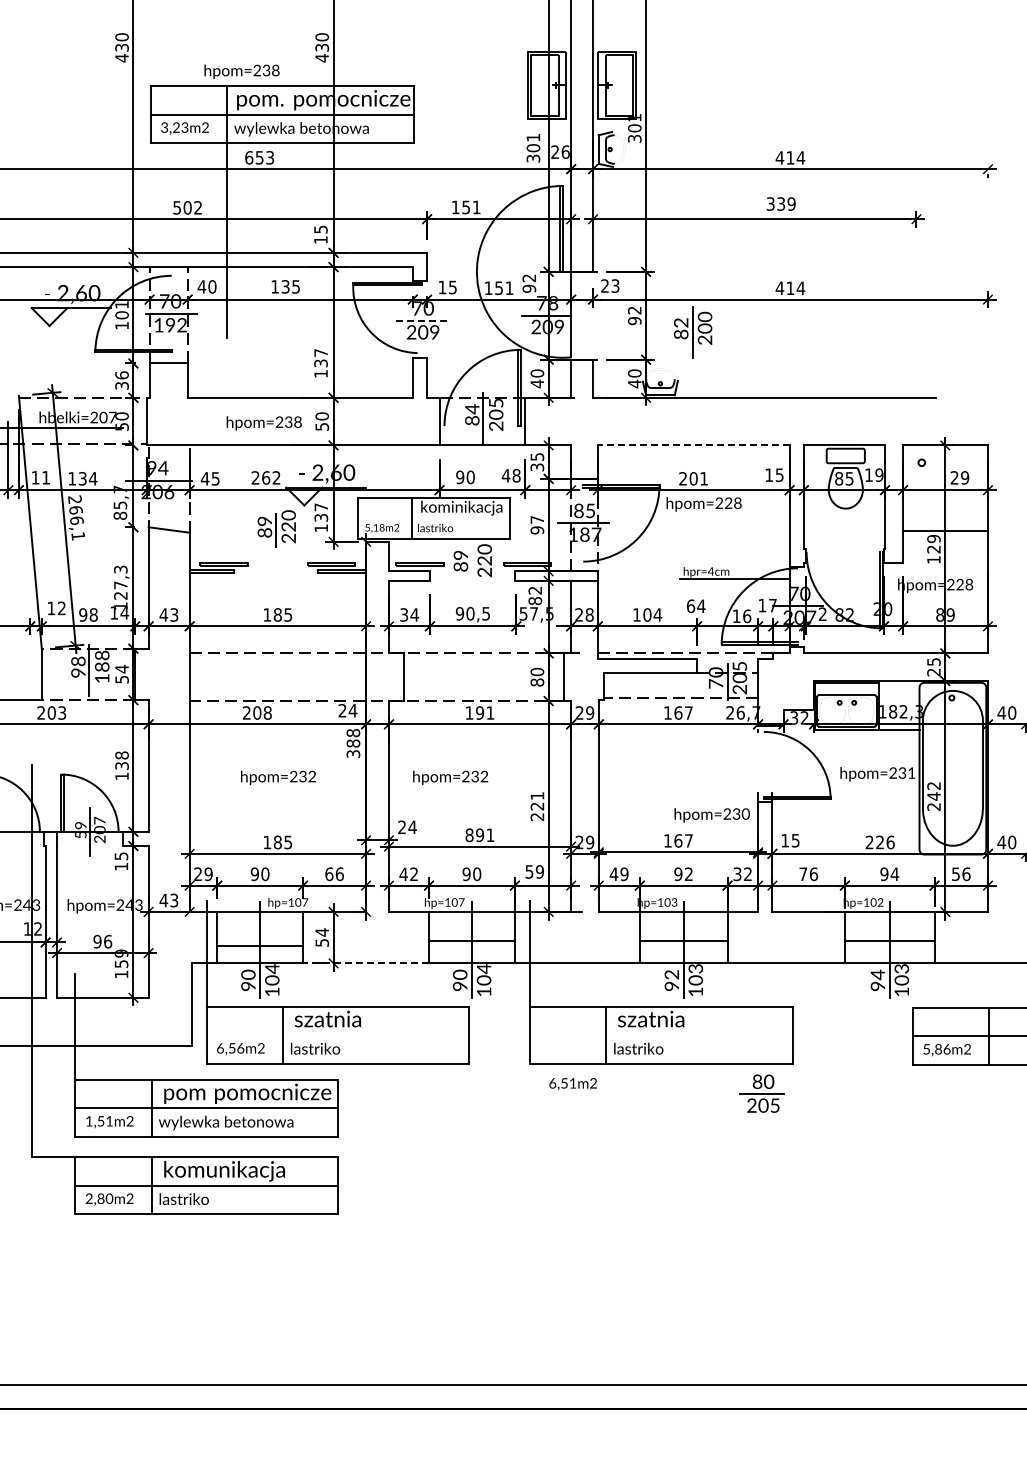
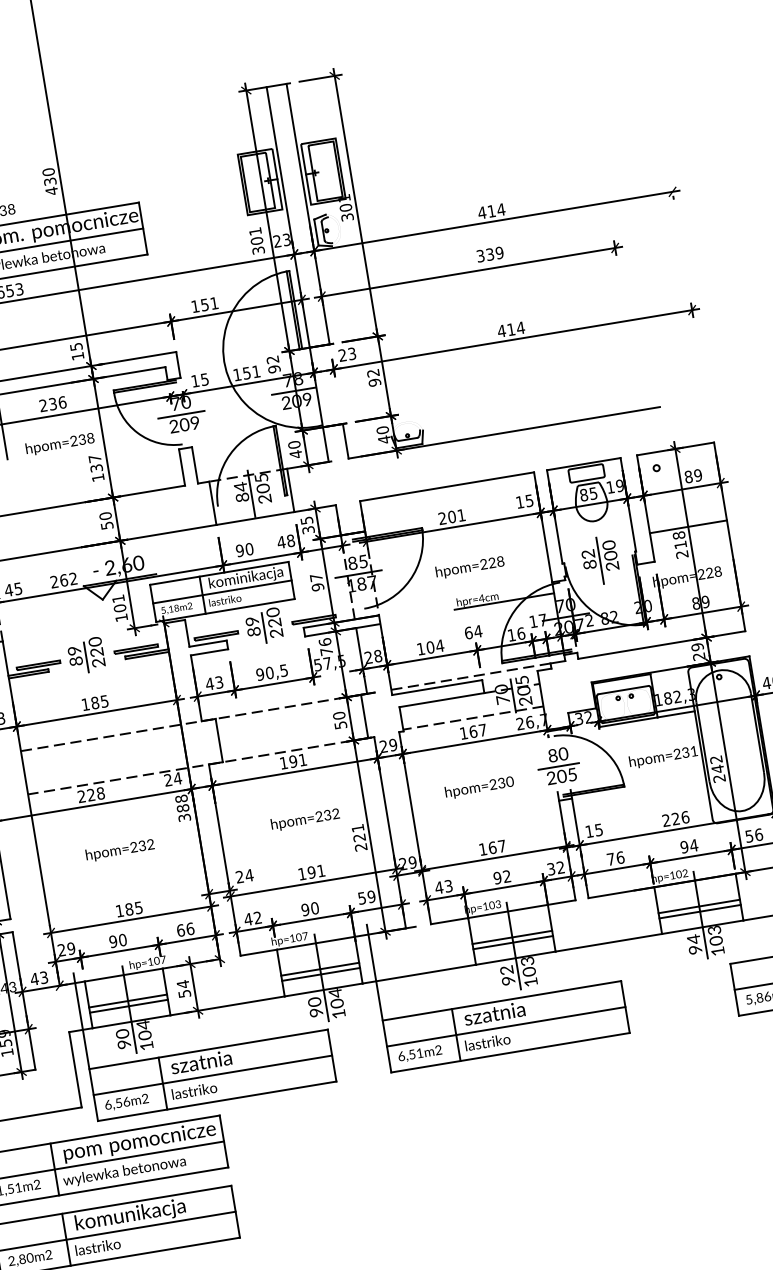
text: (565, 151) -> (286, 239), 26 -> 23
text: (285, 286) -> (52, 403), 135 -> 236
line: (421, 321) -> (181, 415), dashed -> solid
part: (693, 332) -> (600, 561), moved
text: (263, 423) -> (59, 444), moved
line: (693, 445) -> (446, 486), dashed -> solid
text: (954, 477) -> (688, 476), 29 -> 89
text: (703, 504) -> (469, 567), moved
text: (321, 512) -> (119, 603), 137 -> 101
line: (433, 518) -> (221, 592), added
part: (276, 528) -> (86, 655), moved
text: (933, 549) -> (680, 545), 129 -> 218
line: (472, 564) -> (264, 627), added
text: (535, 595) -> (326, 646), 82 -> 76
text: (408, 614) -> (213, 682), 34 -> 43
text: (933, 662) -> (697, 647), 25 -> 29
text: (537, 682) -> (340, 725), 80 -> 50
text: (257, 712) -> (91, 794), 208 -> 228
text: (450, 777) -> (305, 819), moved
text: (711, 815) -> (479, 788), moved
text: (469, 835) -> (302, 874), 891 -> 191
text: (624, 873) -> (448, 885), 49 -> 43
line: (260, 940) -> (128, 1000), added
line: (471, 946) -> (320, 974), added
line: (683, 946) -> (513, 942), added
line: (889, 946) -> (699, 911), added
line: (366, 963) -> (227, 1005), dashed -> solid
line: (337, 1035) -> (212, 1075), added
line: (660, 1035) -> (505, 1027), added
text: (572, 1084) -> (419, 1054), moved
part: (761, 1093) -> (558, 765), moved

